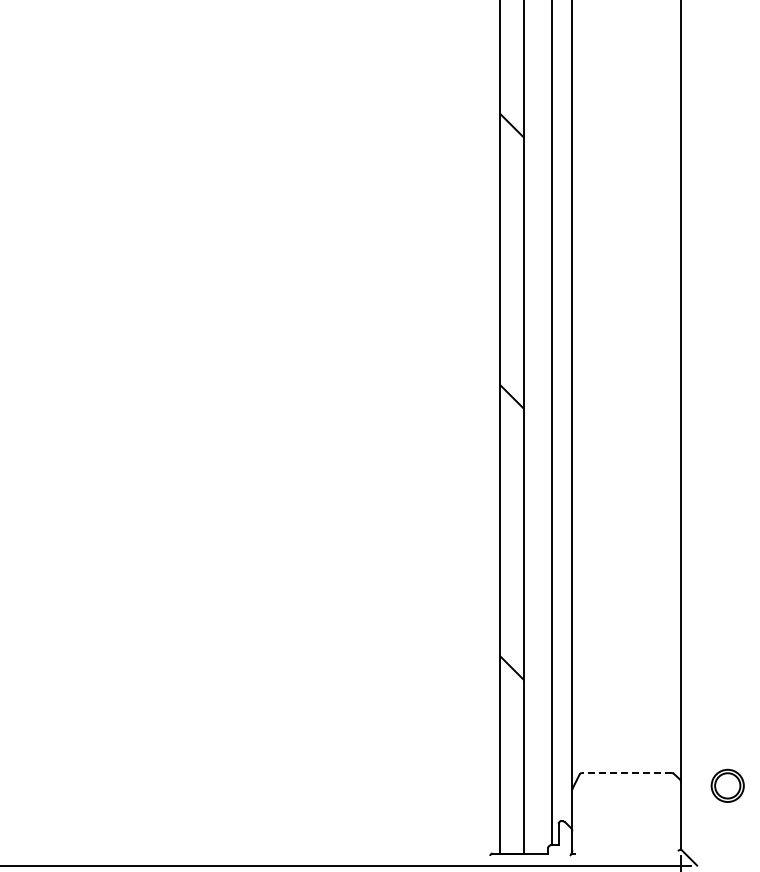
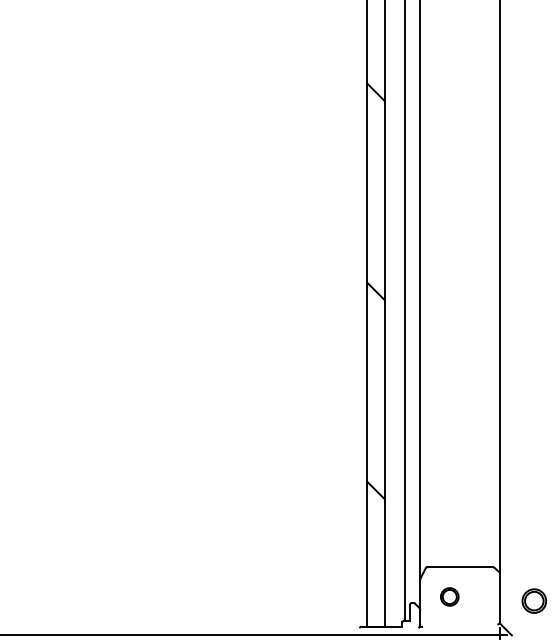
line: (626, 773) -> (459, 567), dashed -> solid
part: (727, 785) -> (534, 600), moved
part: (612, 813) -> (449, 597), added

